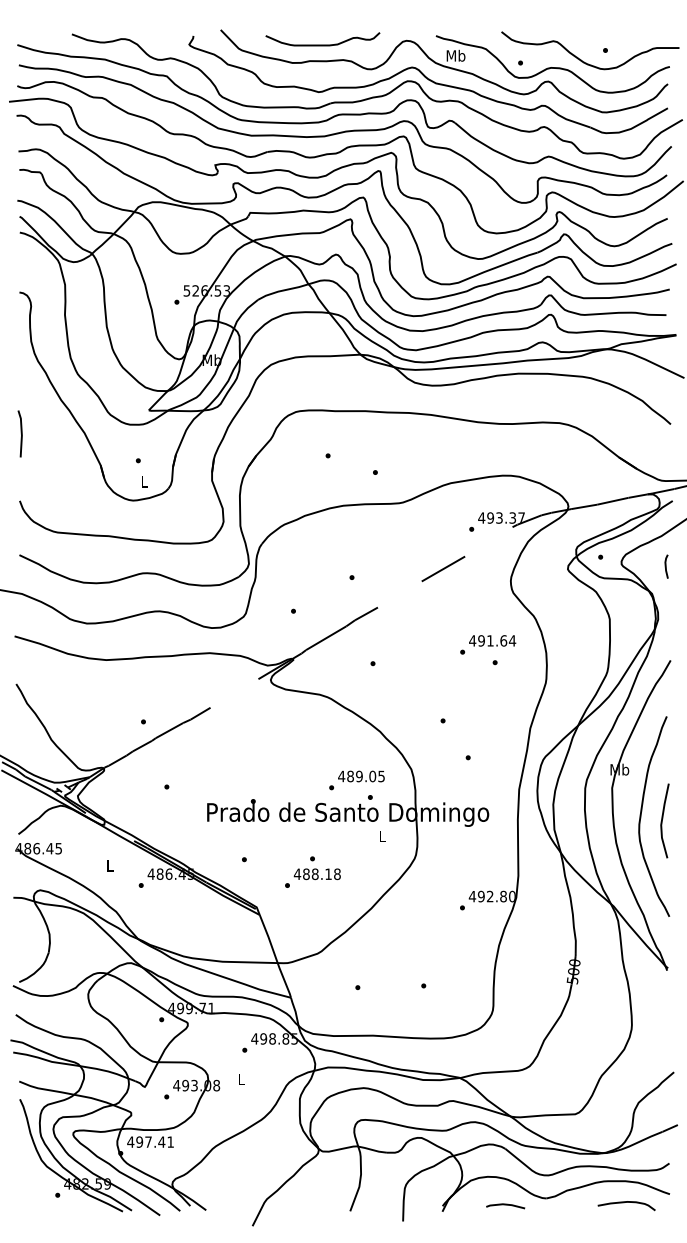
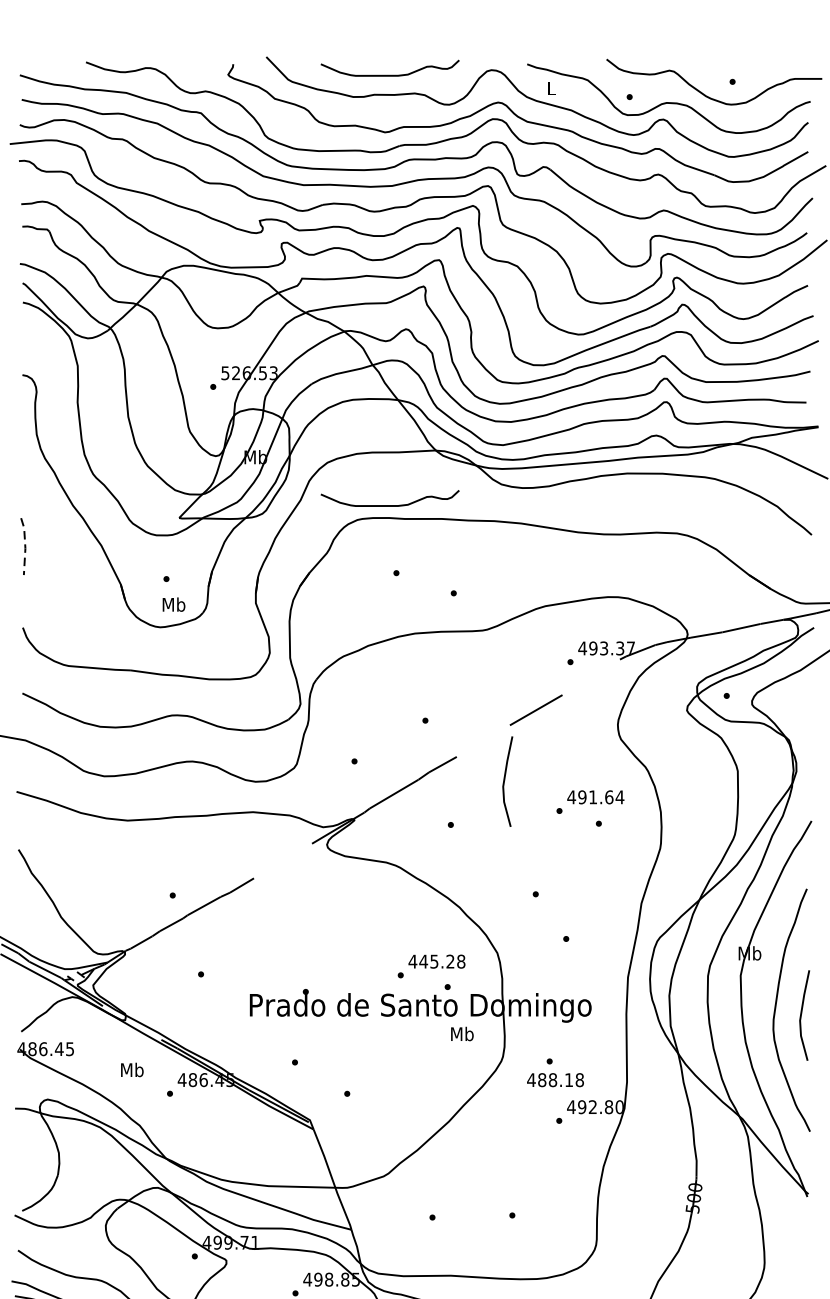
text: (455, 55) -> (550, 87), Mb -> L
curve: (322, 399) -> (389, 504), added
line: (21, 433) -> (24, 546), solid -> dashed
text: (144, 481) -> (173, 604), L -> Mb
line: (666, 566) -> (806, 707), removed
line: (417, 627) -> (504, 781), added
text: (365, 776) -> (441, 961), 489.05 -> 445.28
text: (382, 836) -> (462, 1034), L -> Mb
text: (109, 865) -> (131, 1069), L -> Mb
text: (316, 868) -> (554, 1073), moved

